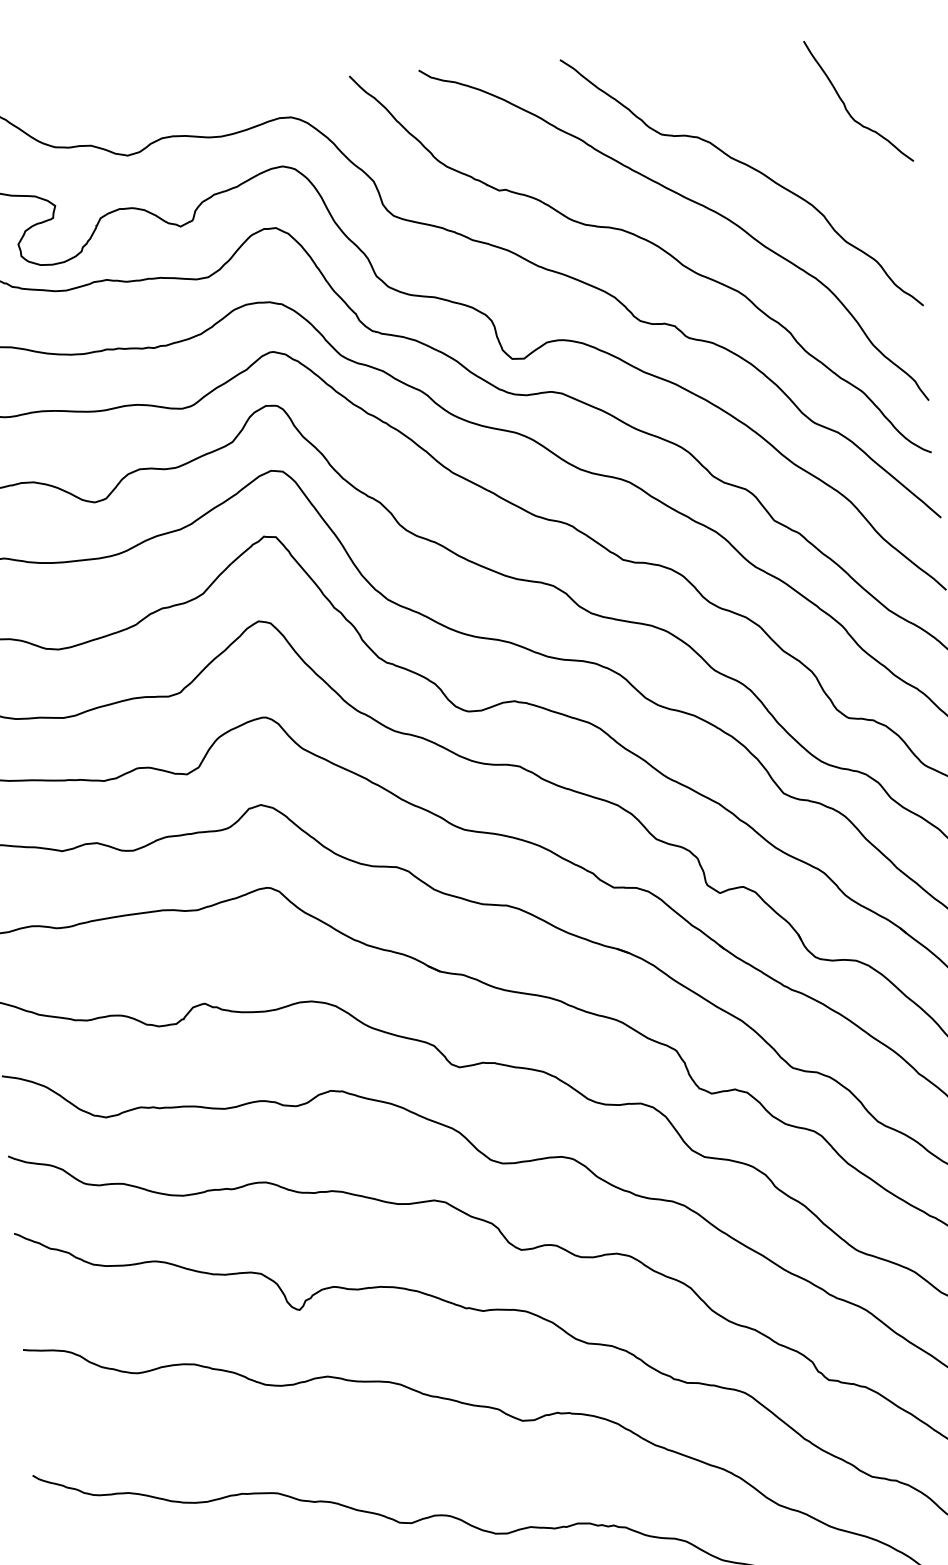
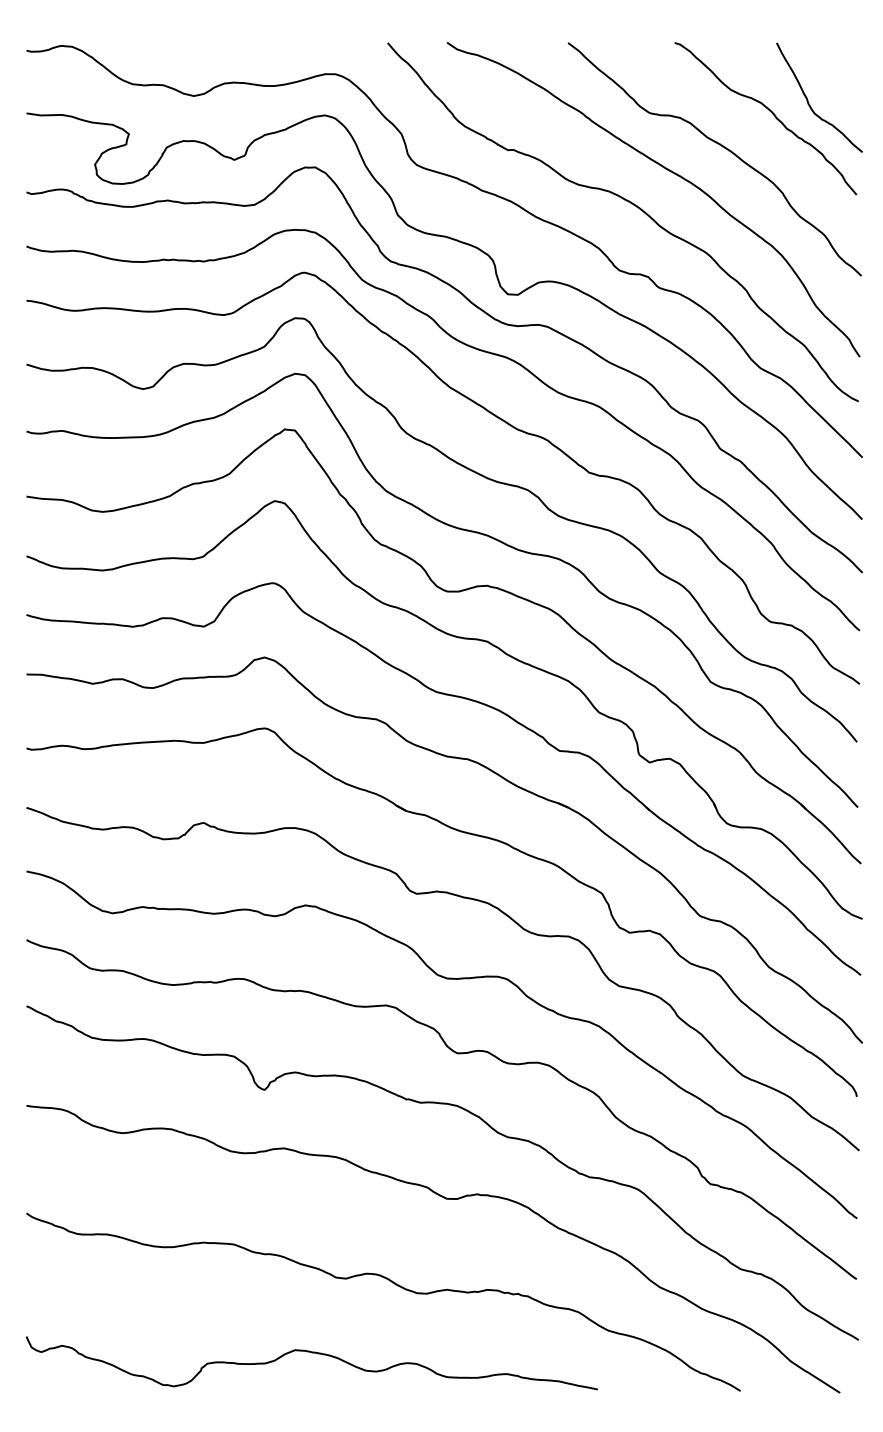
curve: (802, 122) -> (770, 112), added

